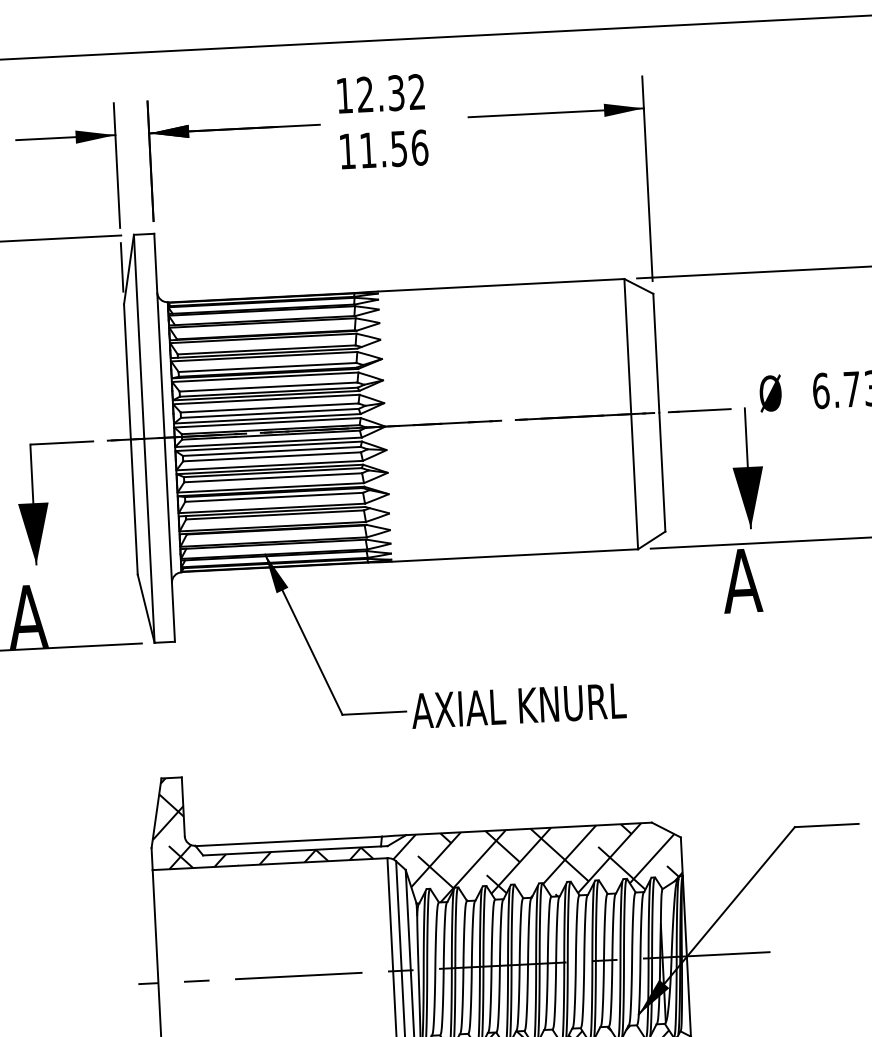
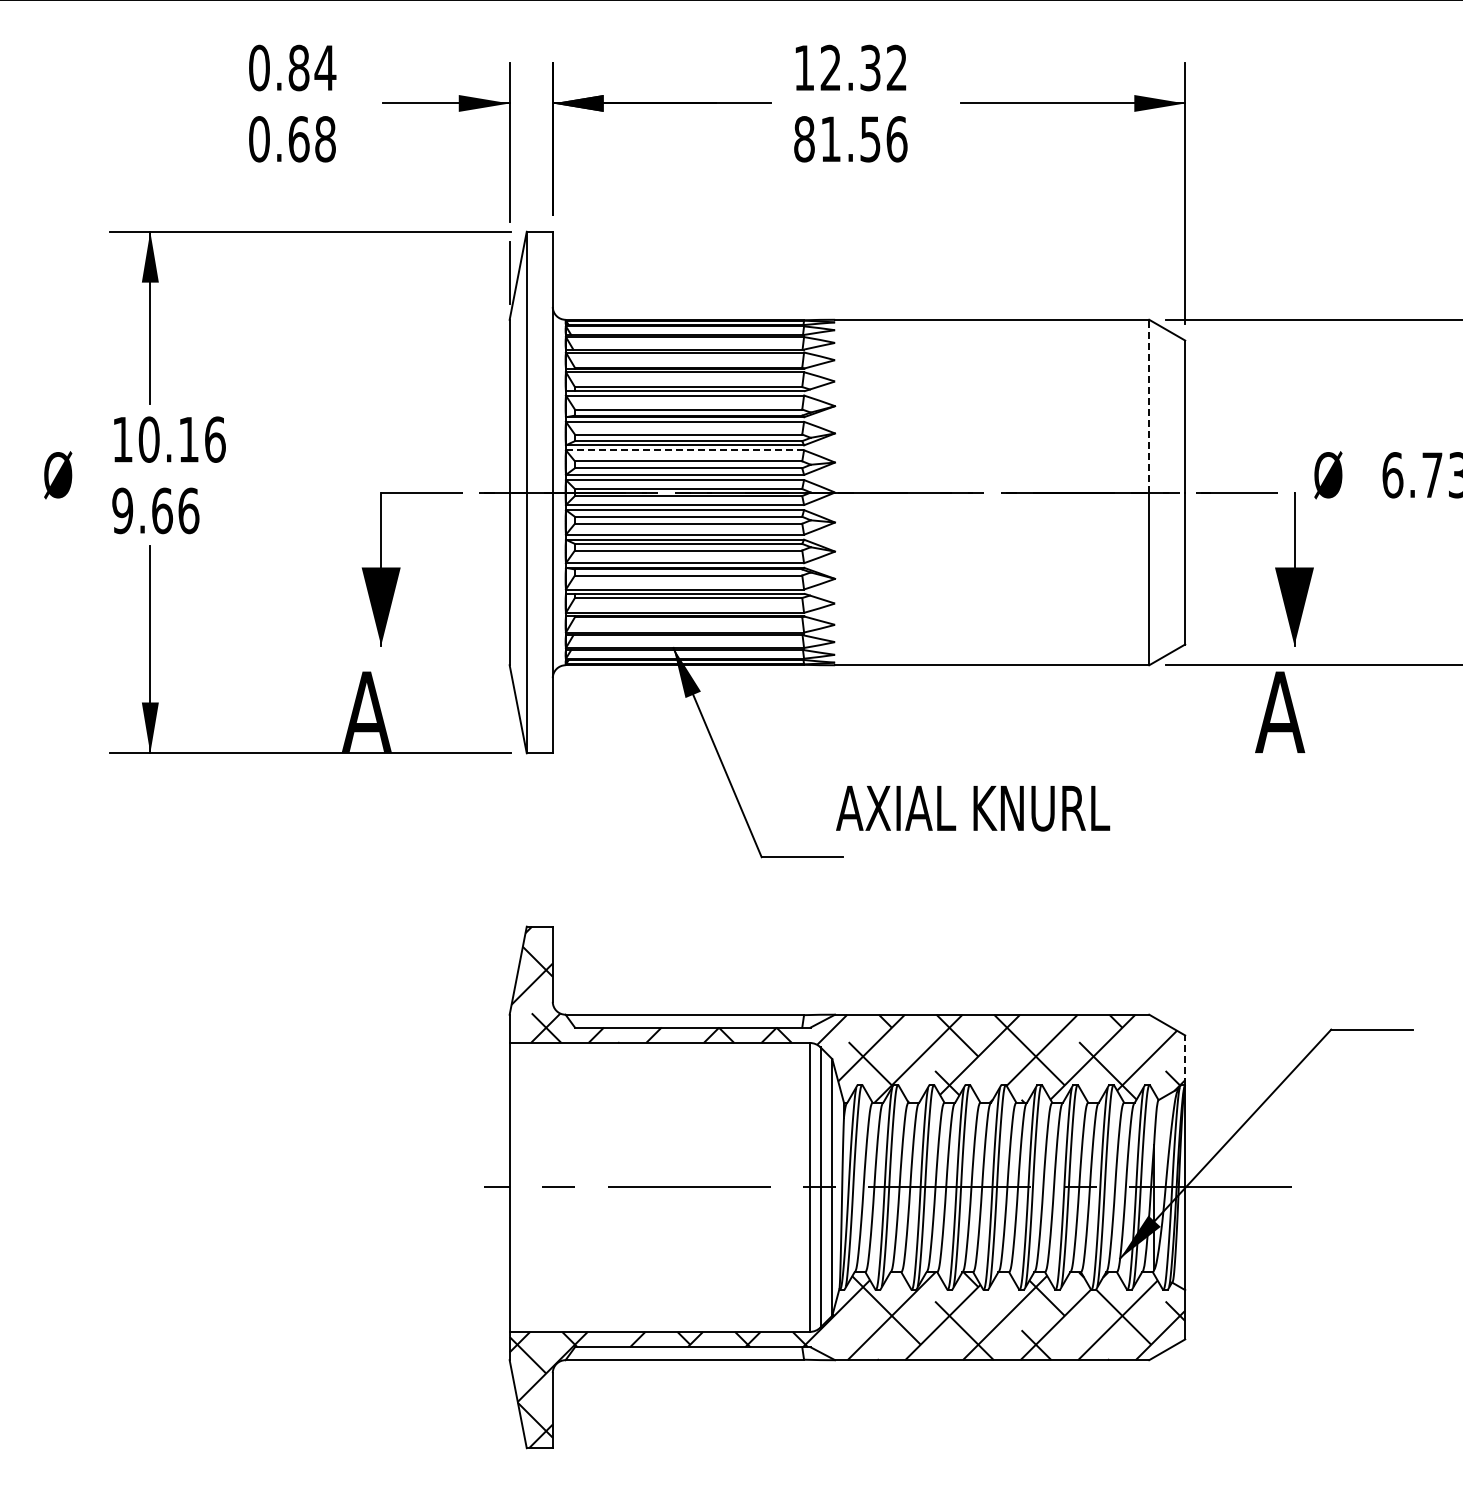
text: (347, 151) -> (804, 139), 11.56 -> 81.56
line: (627, 346) -> (1149, 405), solid -> dashed
line: (266, 399) -> (685, 450), solid -> dashed
text: (519, 706) -> (973, 808), moved
line: (682, 857) -> (1185, 1060), solid -> dashed

